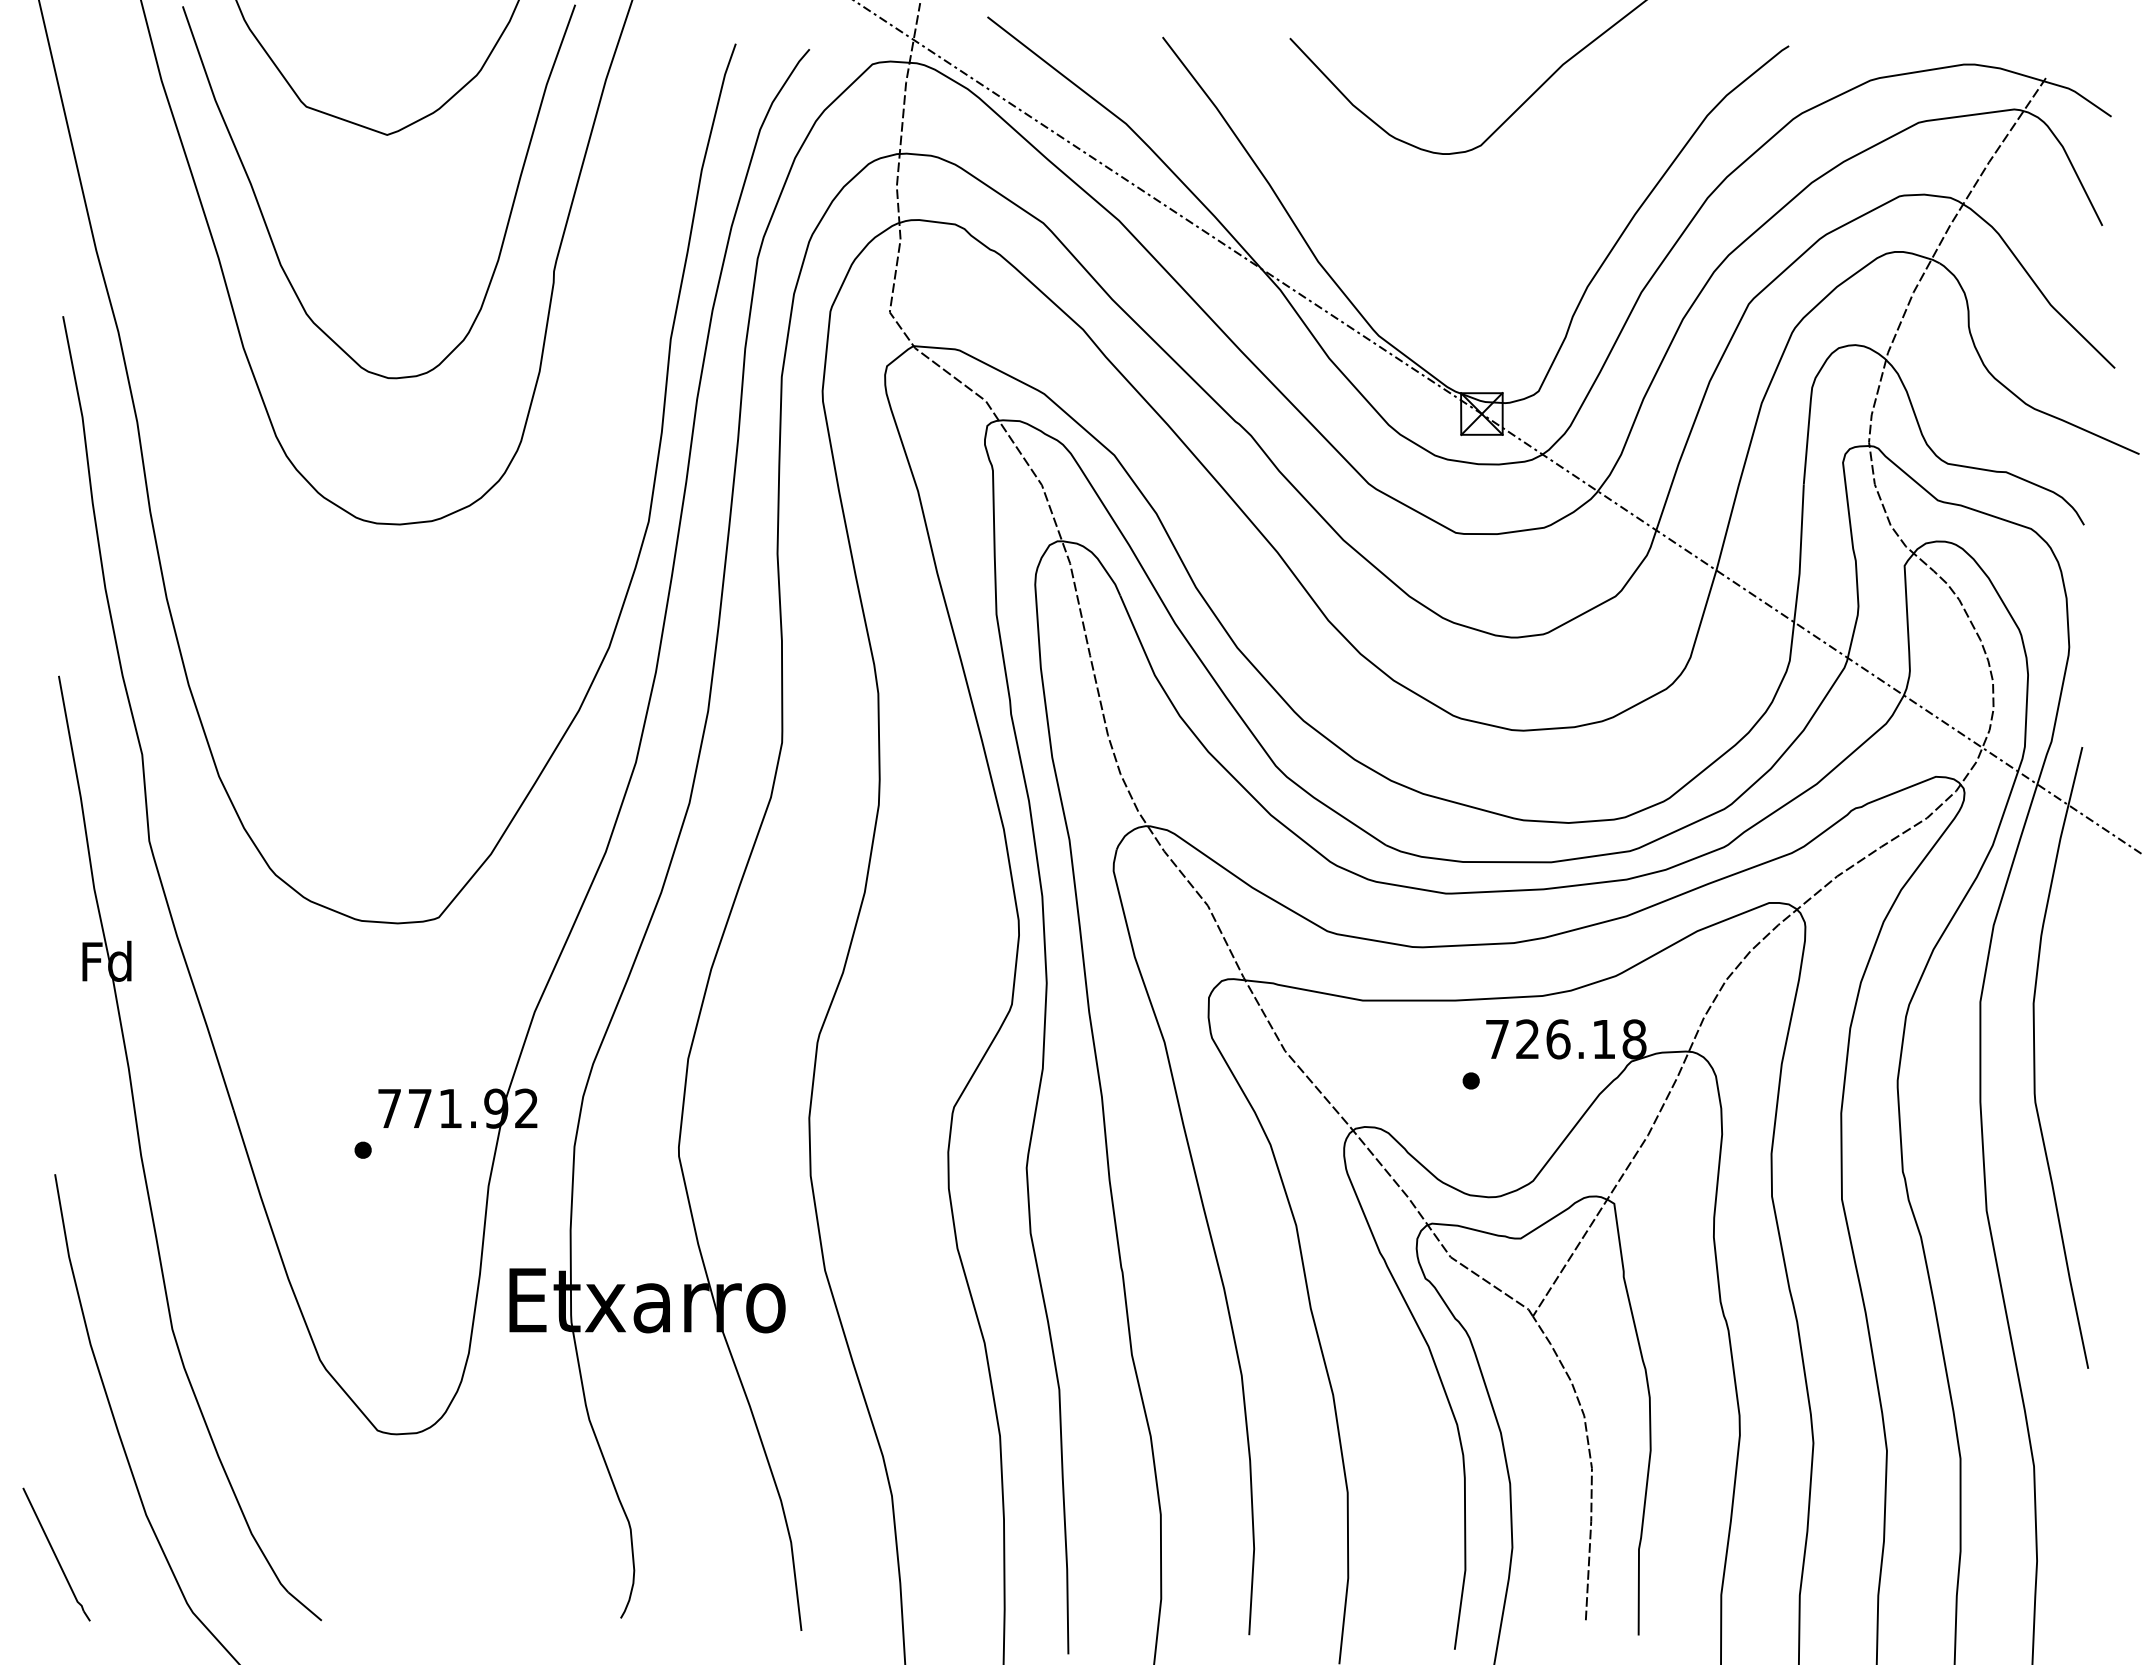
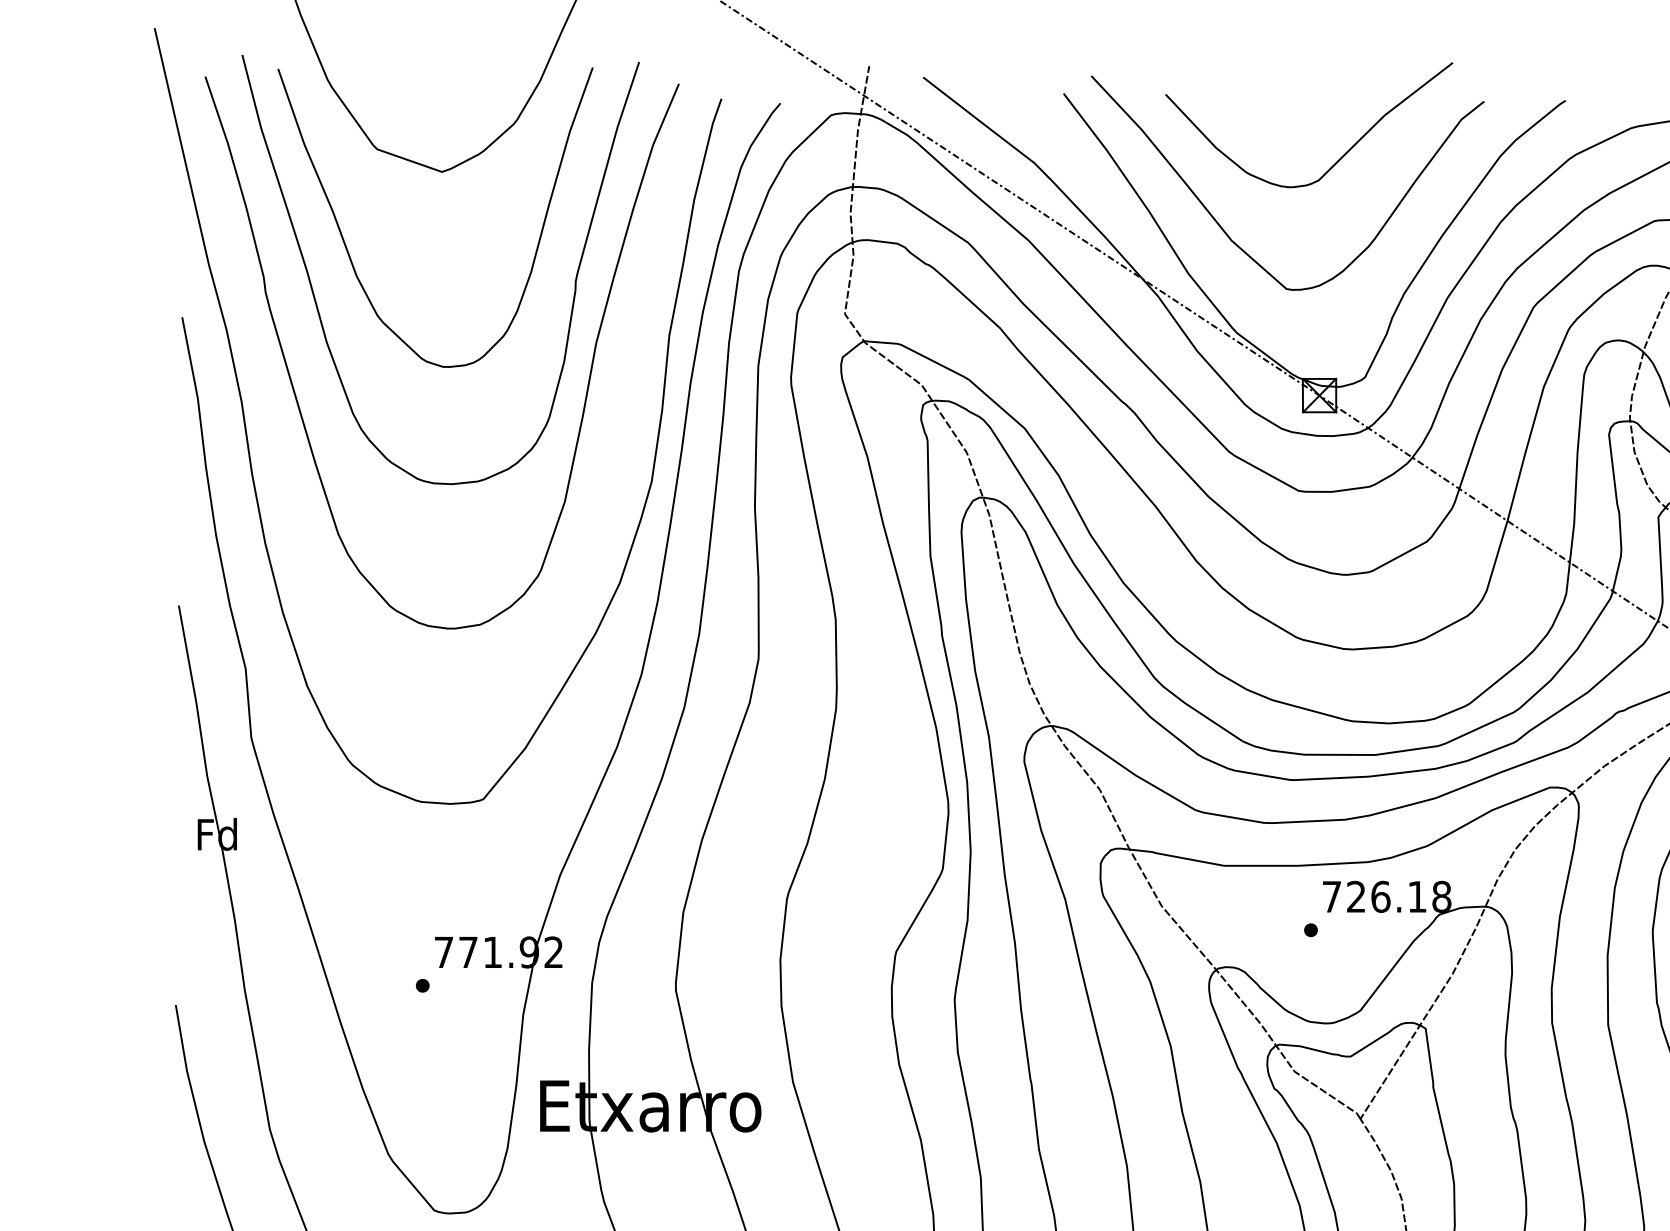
curve: (1366, 211) -> (1227, 233), added
curve: (569, 396) -> (588, 381), added

